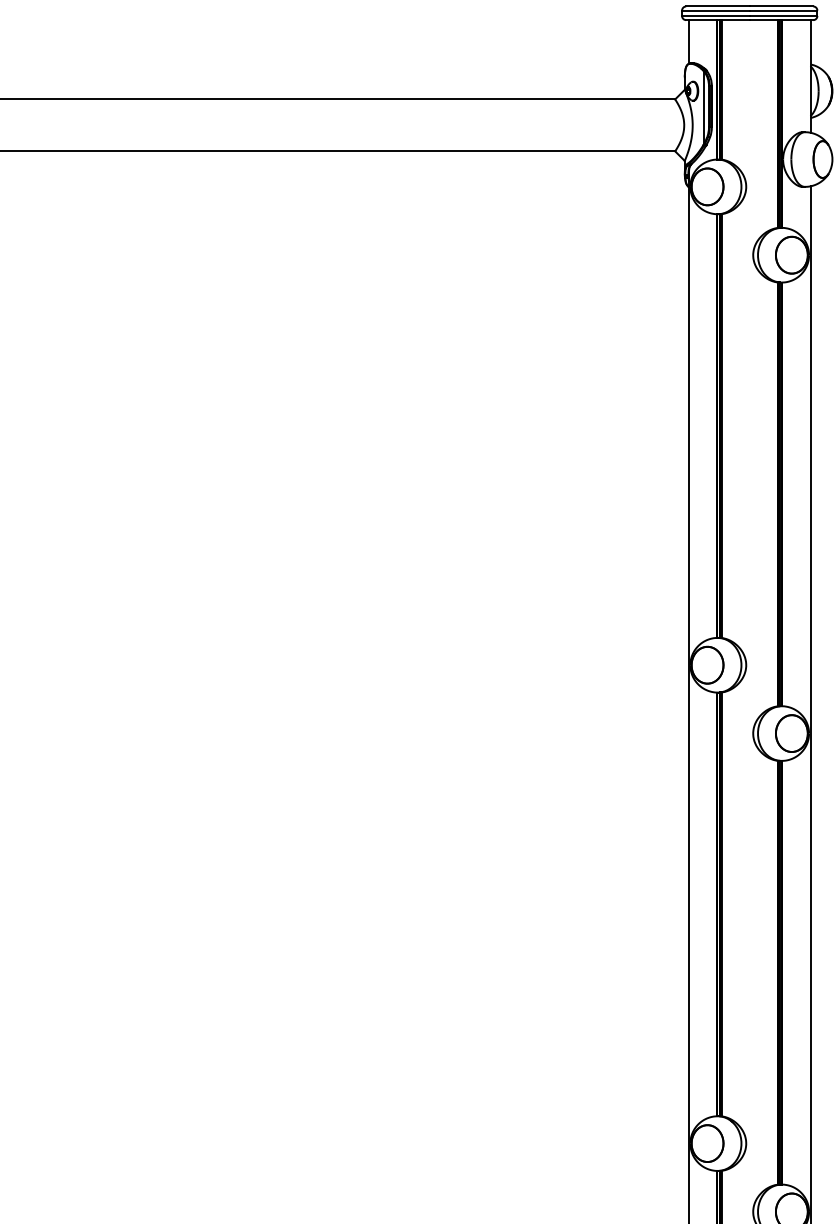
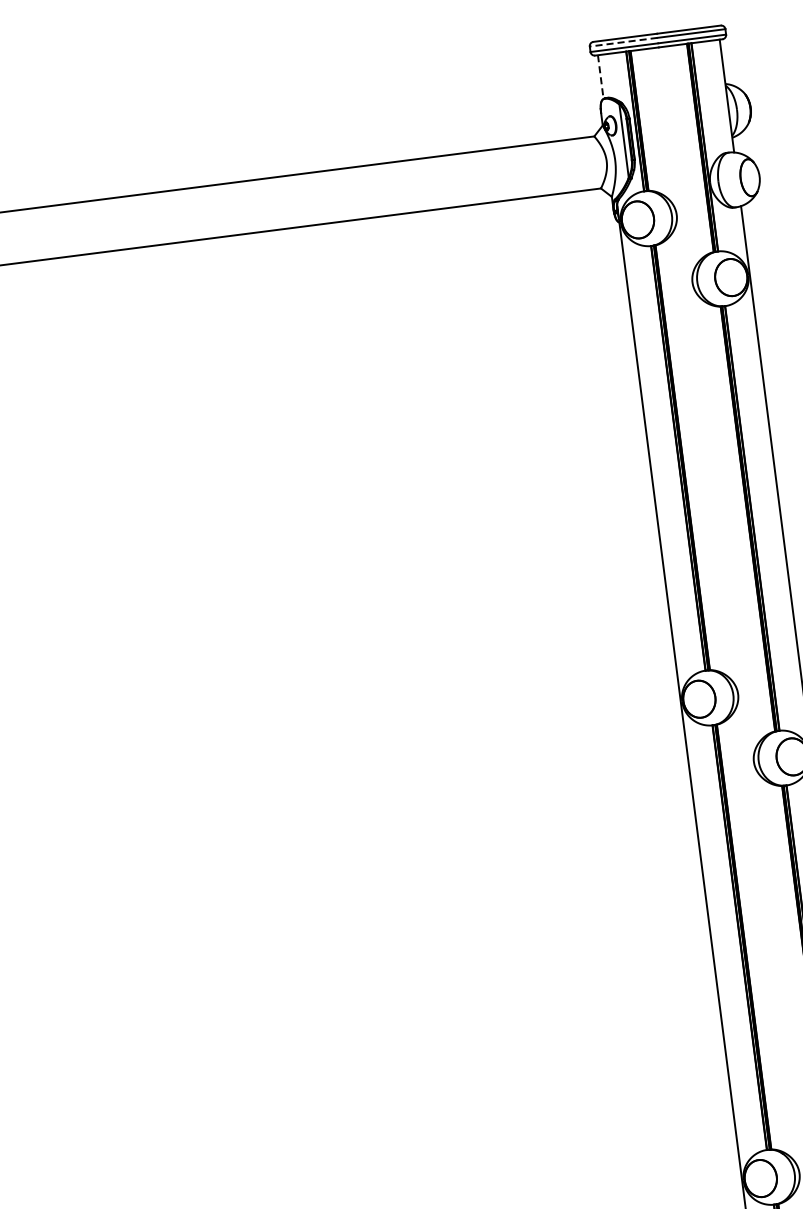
line: (715, 10) -> (623, 42), solid -> dashed
line: (688, 41) -> (600, 76), solid -> dashed

